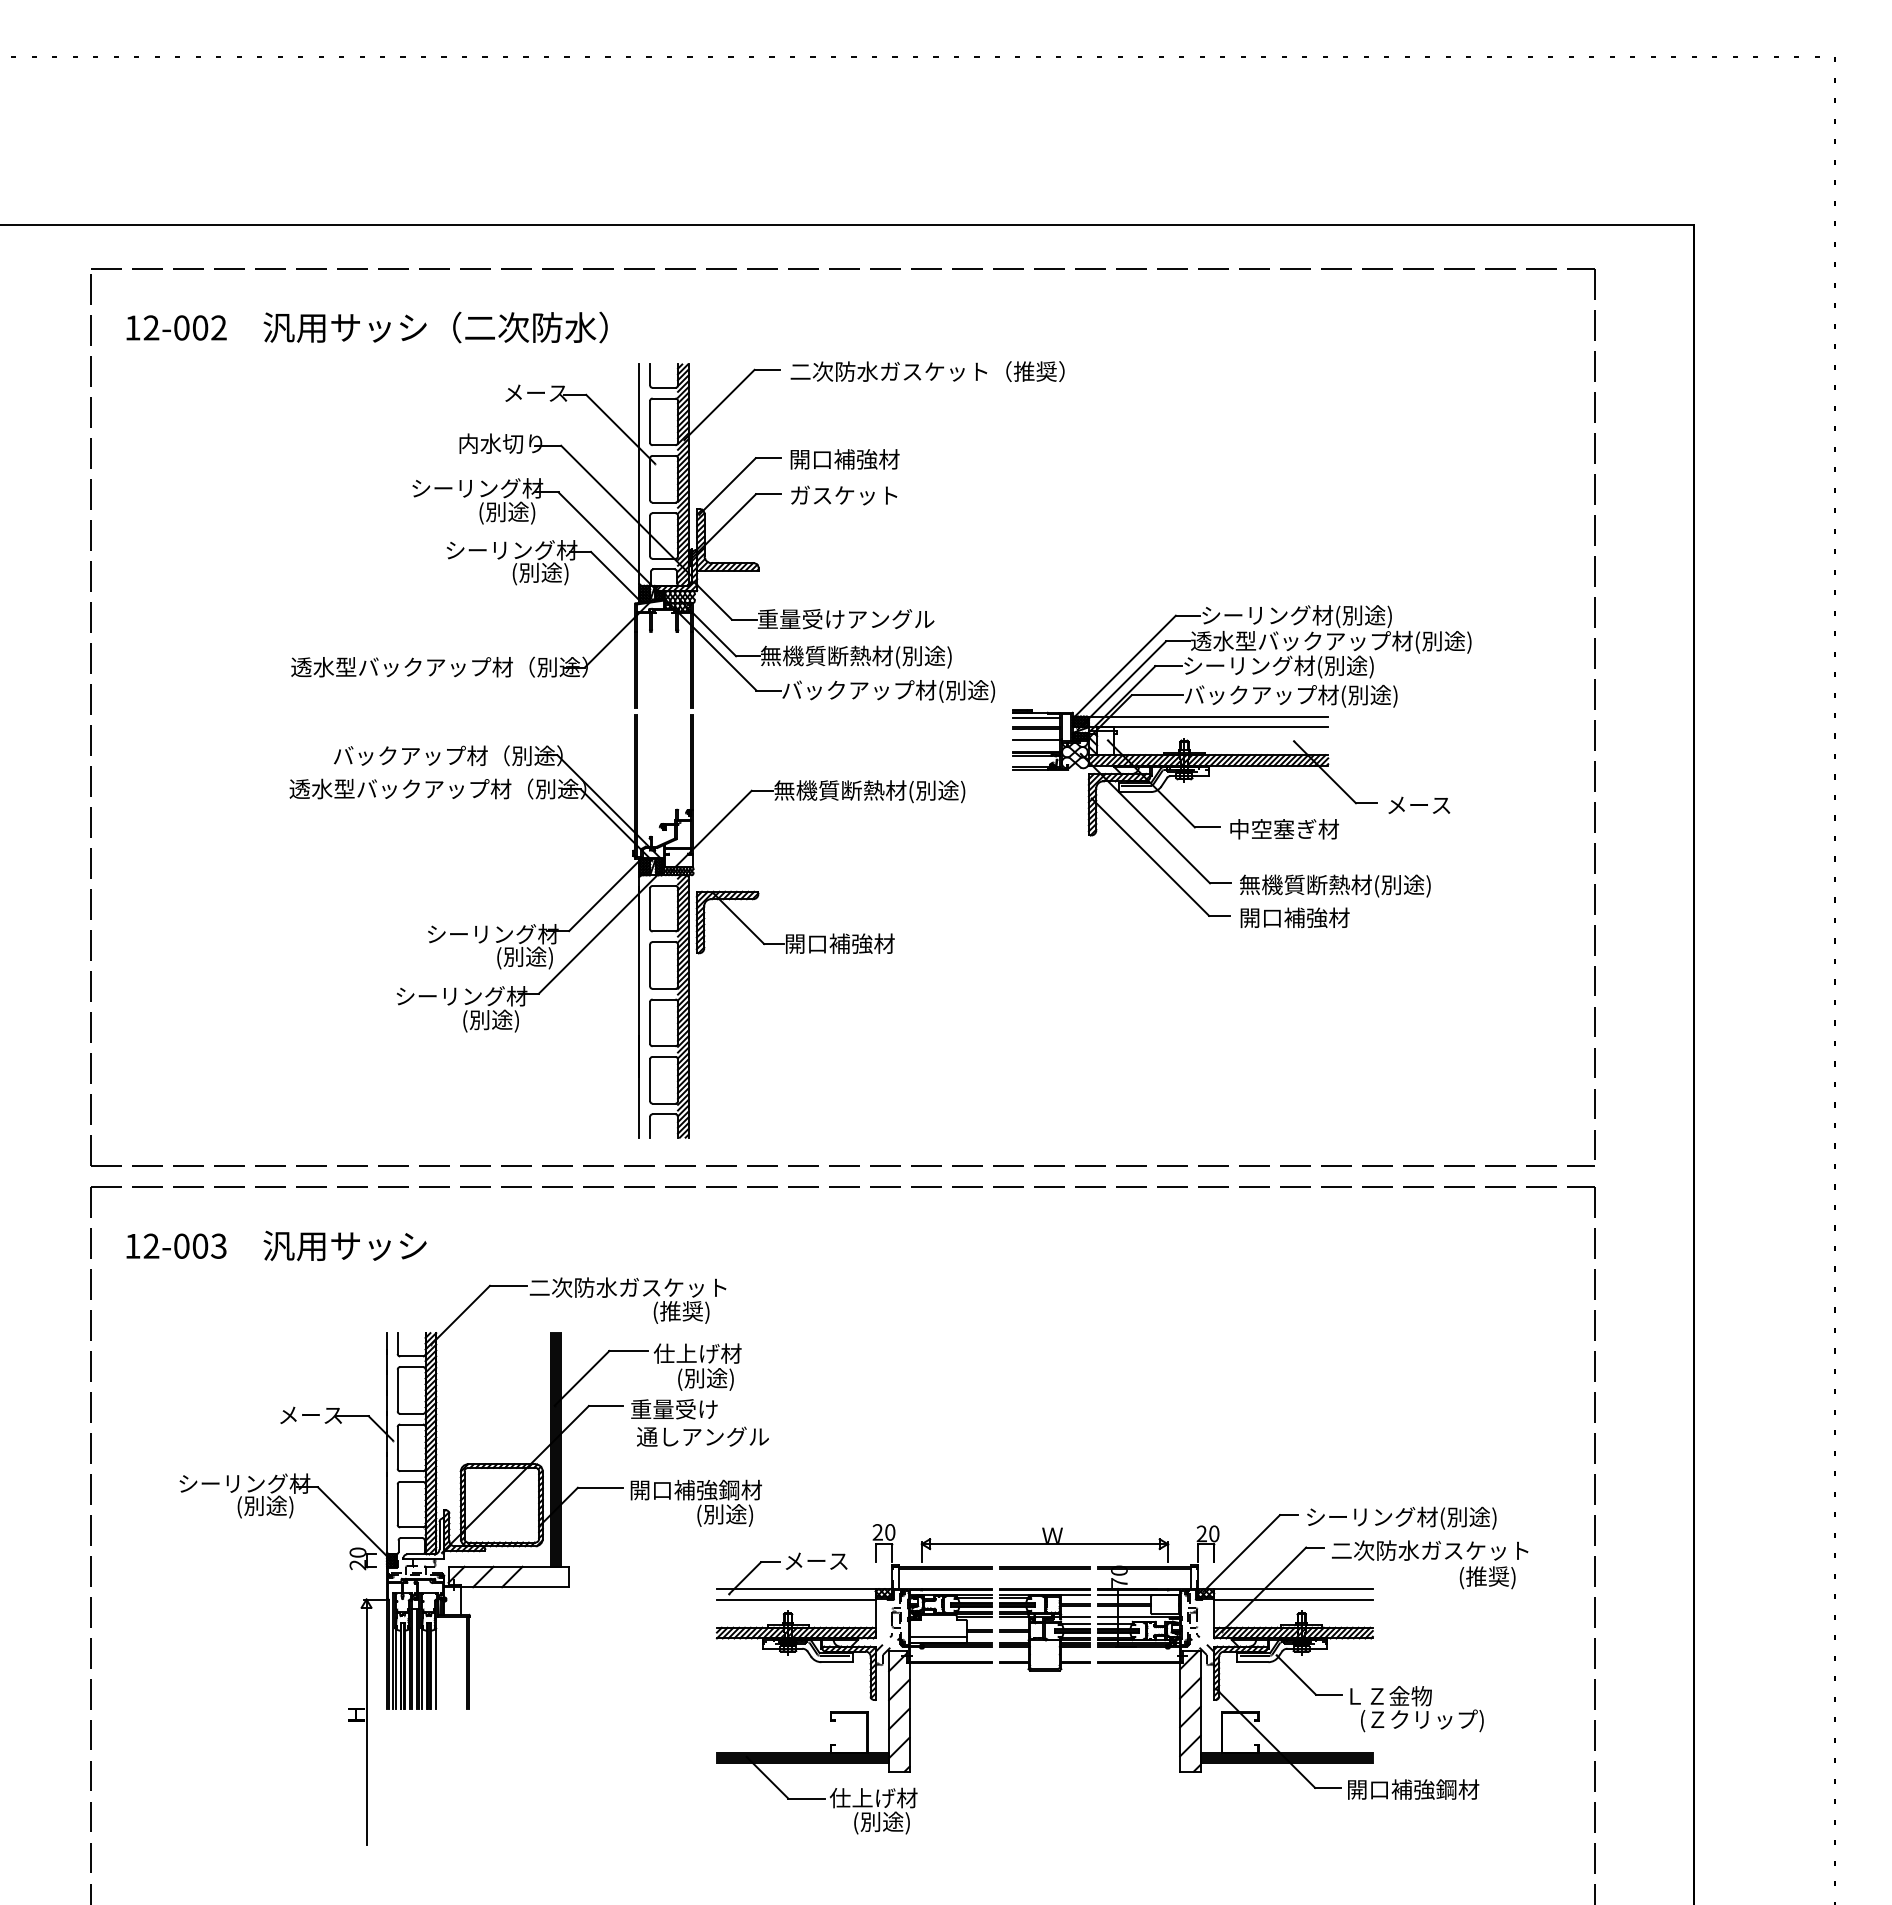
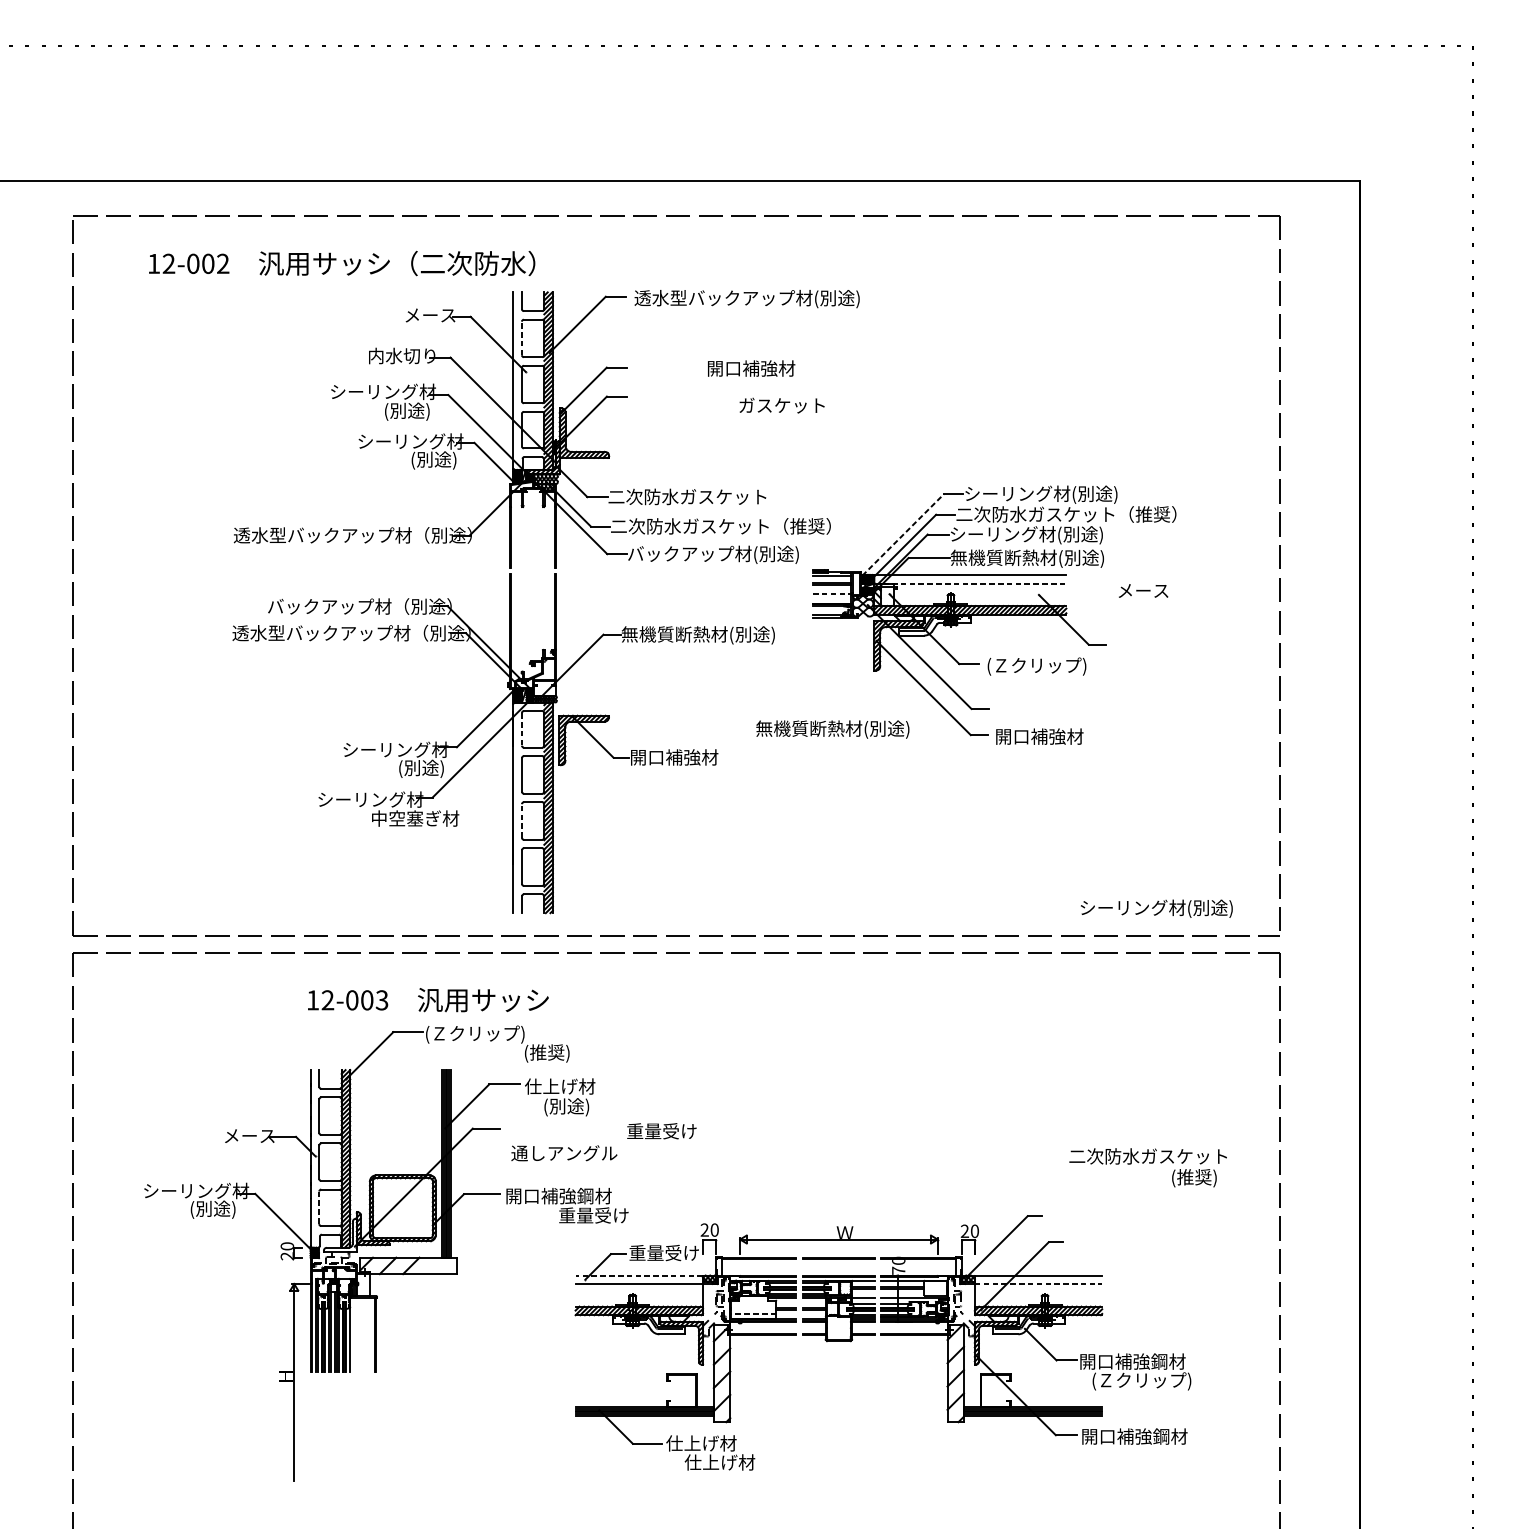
text: (366, 327) -> (341, 263), moved
text: (930, 372) -> (747, 298), 二次防水ガスケット（推奨） -> 透水型バックアップ材(別途)
line: (650, 421) -> (522, 338), solid -> dashed
text: (844, 459) -> (751, 368), moved
text: (844, 495) -> (782, 405), moved
text: (855, 619) -> (686, 497), 重量受けアングル -> 二次防水ガスケット
text: (1331, 641) -> (1069, 514), 透水型バックアップ材(別途) -> 二次防水ガスケット（推奨）
text: (897, 656) -> (720, 526), 無機質断熱材(別途) -> 二次防水ガスケット（推奨）
line: (1125, 666) -> (903, 534), solid -> dashed
text: (1290, 695) -> (1036, 558), バックアップ材(別途) -> 無機質断熱材(別途)
line: (1208, 727) -> (970, 583), solid -> dashed
line: (1036, 740) -> (832, 594), solid -> dashed
text: (1419, 804) -> (1143, 590), moved
text: (1291, 830) -> (1036, 666), 中空塞ぎ材 -> (Ｚクリップ)
text: (1335, 885) -> (832, 729), moved
line: (650, 909) -> (522, 729), solid -> dashed
text: (517, 1020) -> (415, 819), (別途) -> 中空塞ぎ材
line: (650, 1022) -> (522, 820), solid -> dashed
text: (276, 1245) -> (428, 999), moved
text: (627, 1288) -> (503, 1034), 二次防水ガスケット -> (Ｚクリップ)
text: (674, 1409) -> (661, 1131), moved
line: (397, 1505) -> (319, 1208), solid -> dashed
text: (739, 1515) -> (593, 1216), (別途) -> 重量受け
text: (1401, 1517) -> (1156, 908), moved
text: (827, 1560) -> (664, 1252), メース -> 重量受け
text: (1429, 1564) -> (1147, 1167), moved
line: (795, 1589) -> (638, 1275), solid -> dashed
line: (1294, 1599) -> (1039, 1283), solid -> dashed
line: (938, 1637) -> (753, 1314), solid -> dashed
text: (1410, 1695) -> (1132, 1361), ＬＺ金物 -> 開口補強鋼材
text: (896, 1822) -> (719, 1463), (別途) -> 仕上げ材

